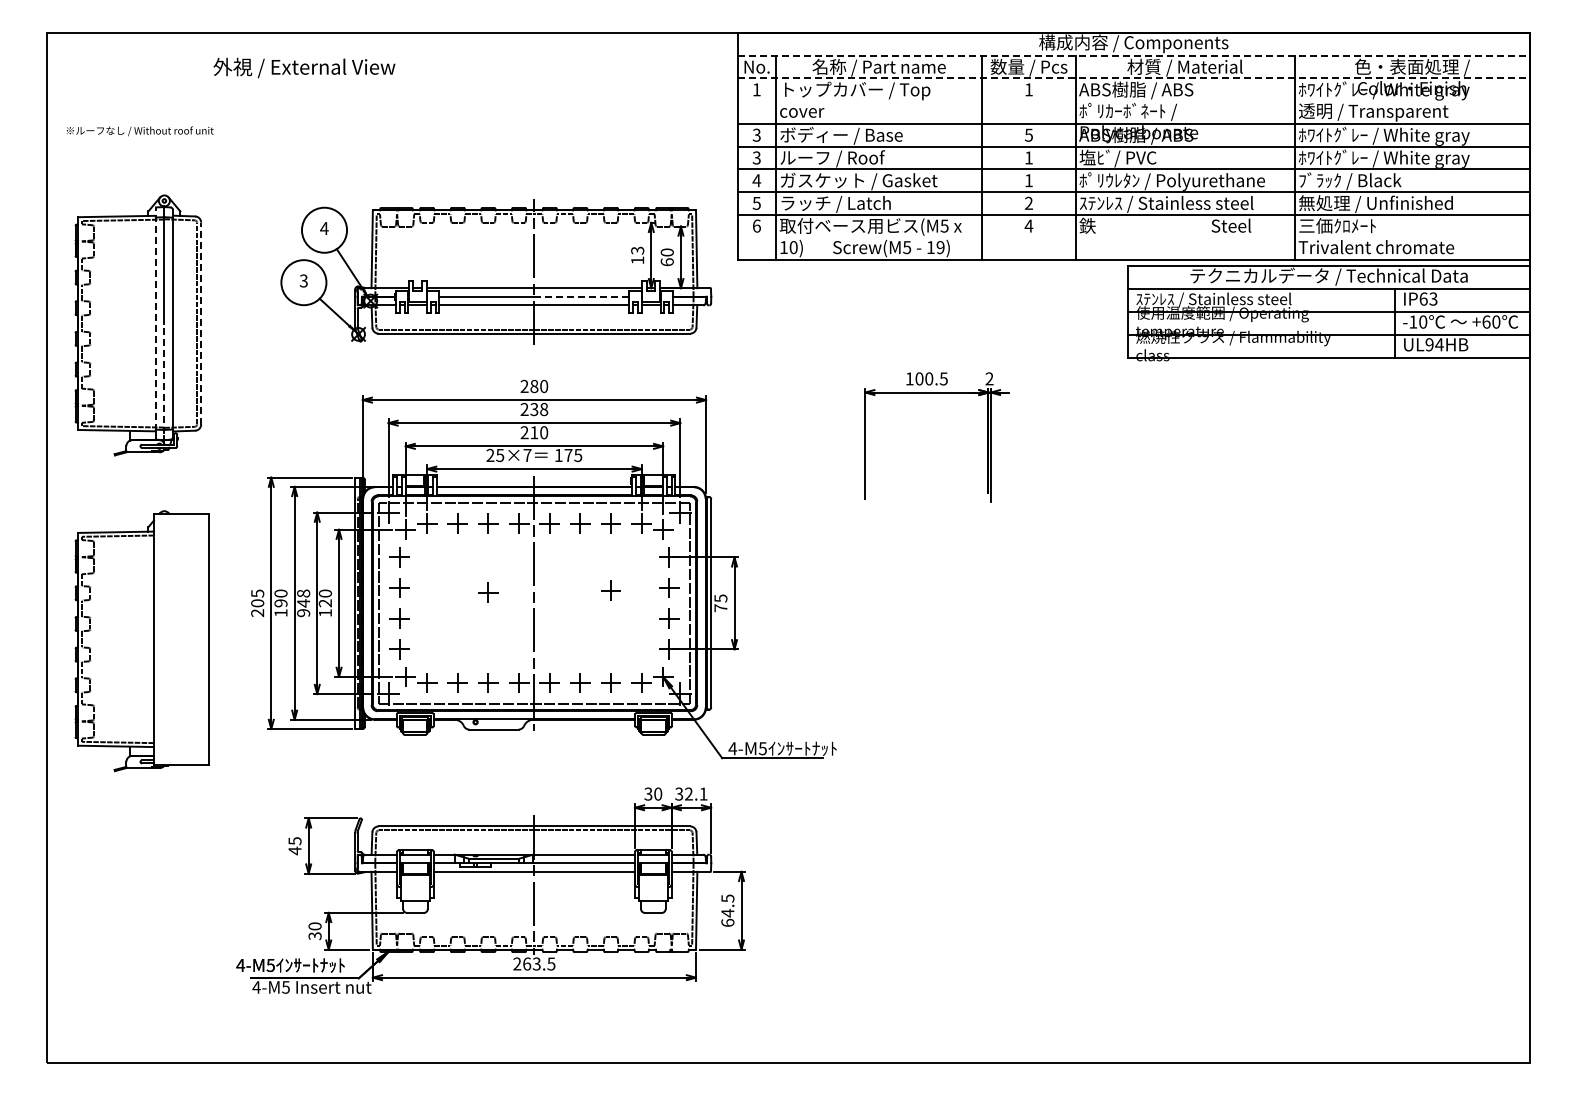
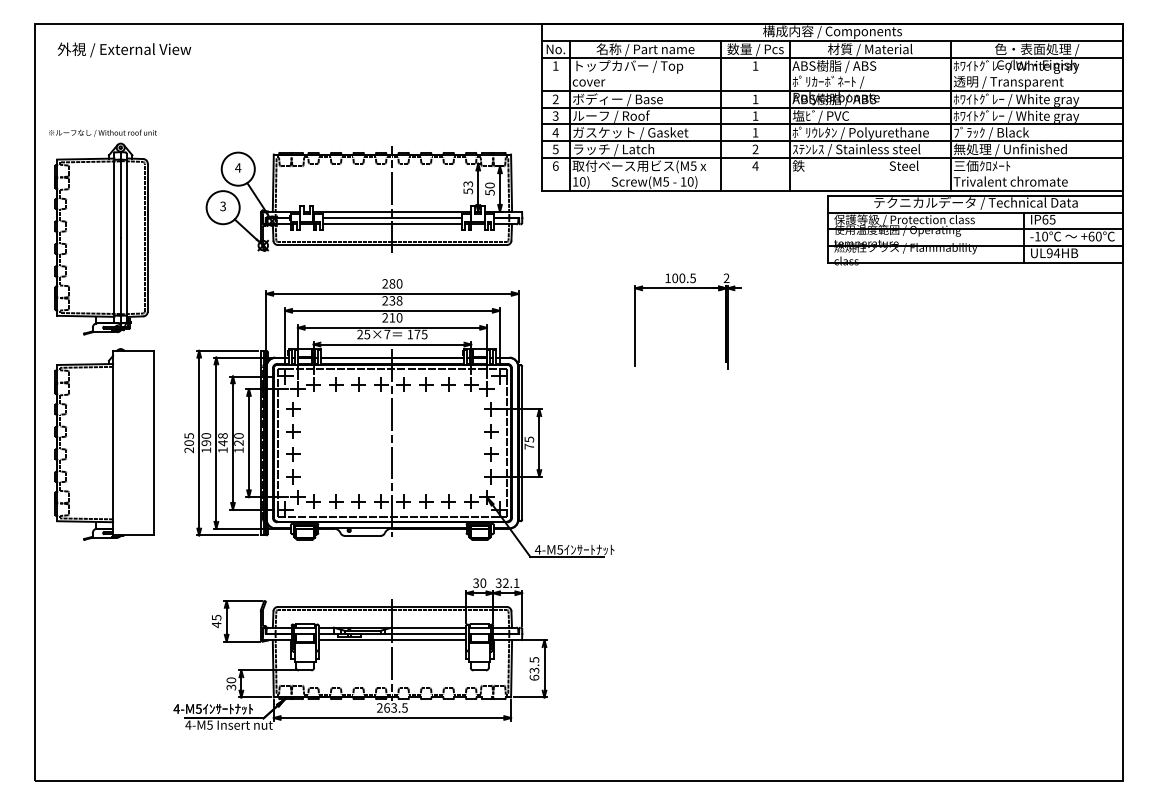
line: (1133, 55) -> (832, 40), dashed -> solid
text: (304, 67) -> (124, 49), moved
line: (1133, 78) -> (832, 57), dashed -> solid
text: (139, 131) -> (102, 133), moved
text: (1028, 134) -> (755, 98), 5 -> 1
text: (756, 135) -> (555, 99), 3 -> 2
text: (940, 247) -> (690, 181), 19) -> 10)
text: (637, 260) -> (468, 191), 13 -> 53
text: (666, 262) -> (489, 192), 60 -> 50
line: (582, 296) -> (427, 217), dashed -> solid
text: (1433, 298) -> (1052, 219), IP63 -> IP65
text: (1231, 299) -> (904, 220), ｽﾃﾝﾚｽ / Stainless steel -> 保護等級 / Protection class
line: (155, 319) -> (114, 234), dashed -> solid
line: (201, 323) -> (147, 237), dashed -> solid
line: (164, 384) -> (120, 282), dashed -> solid
part: (610, 590) -> (448, 433), removed
part: (488, 592) -> (358, 435), removed
text: (303, 613) -> (222, 450), 948 -> 148
part: (141, 641) -> (103, 444), moved
text: (727, 912) -> (534, 670), 64.5 -> 63.5

